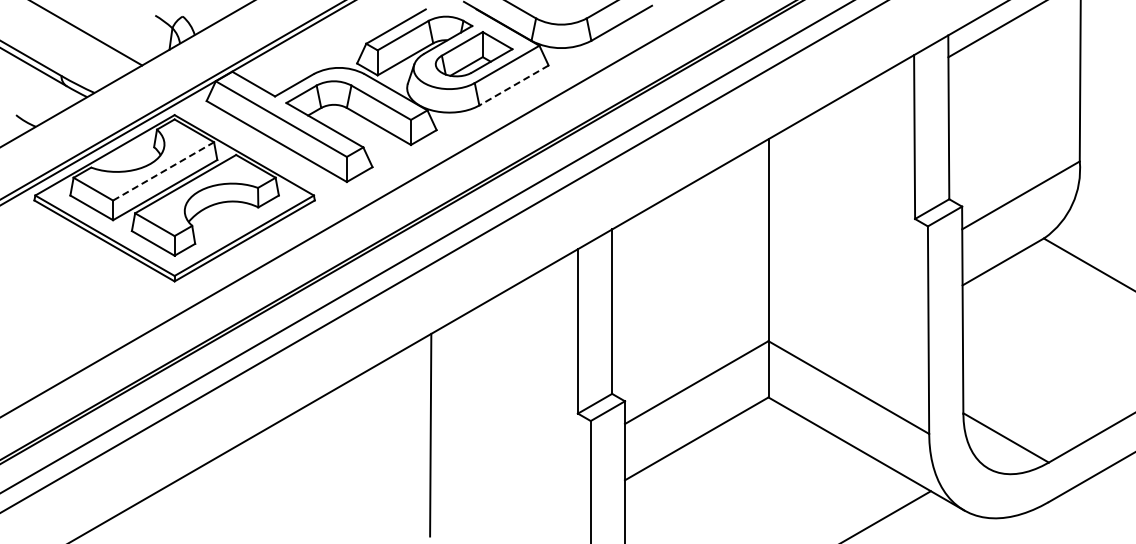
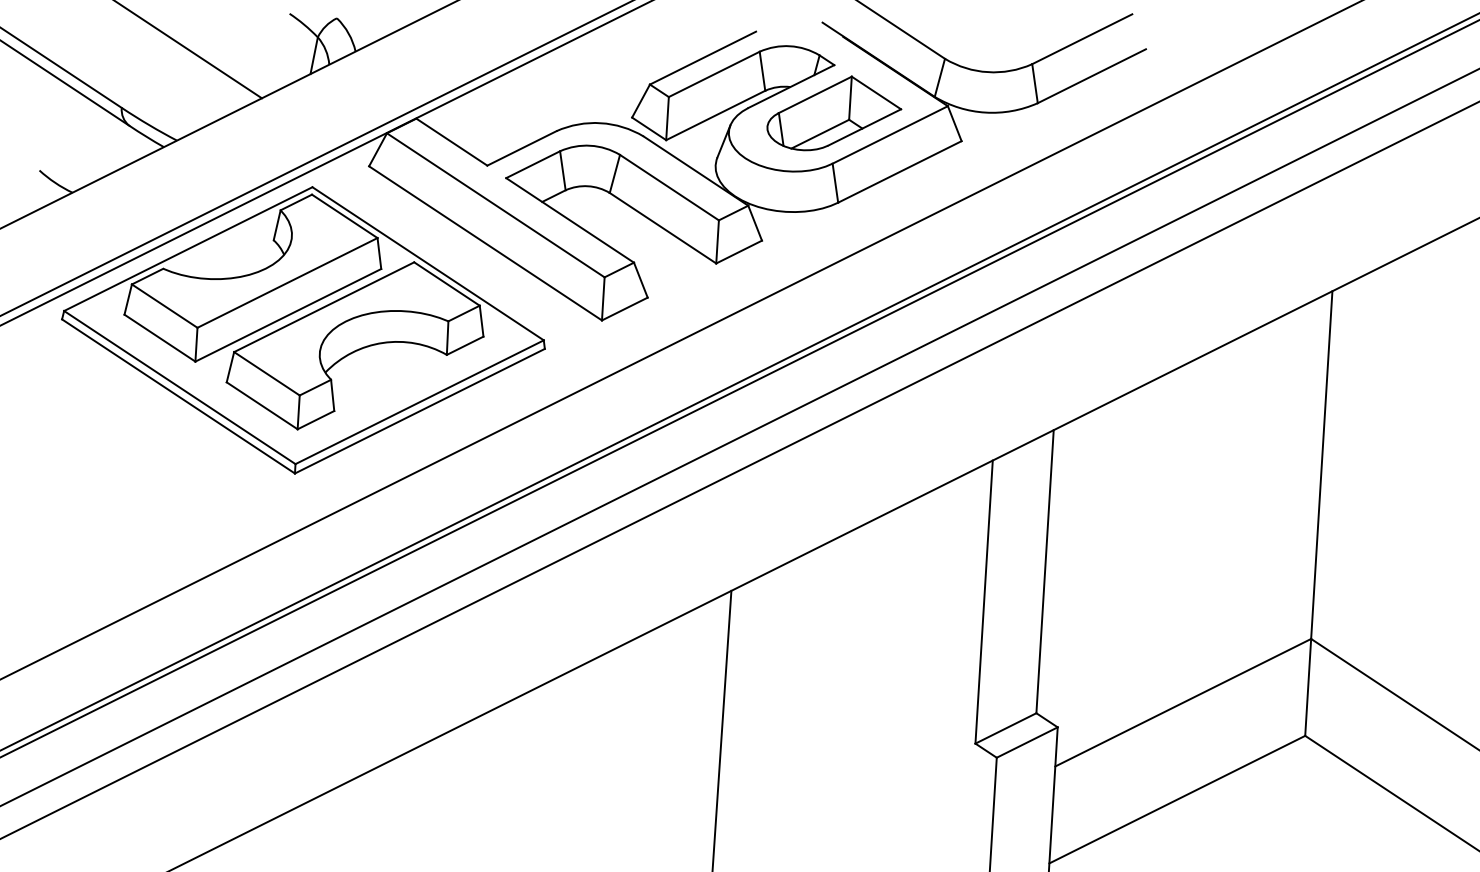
line: (514, 85) -> (900, 171), dashed -> solid
line: (164, 171) -> (289, 283), dashed -> solid

